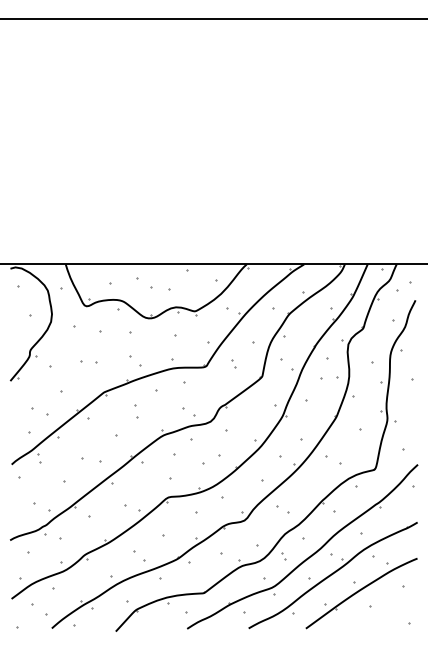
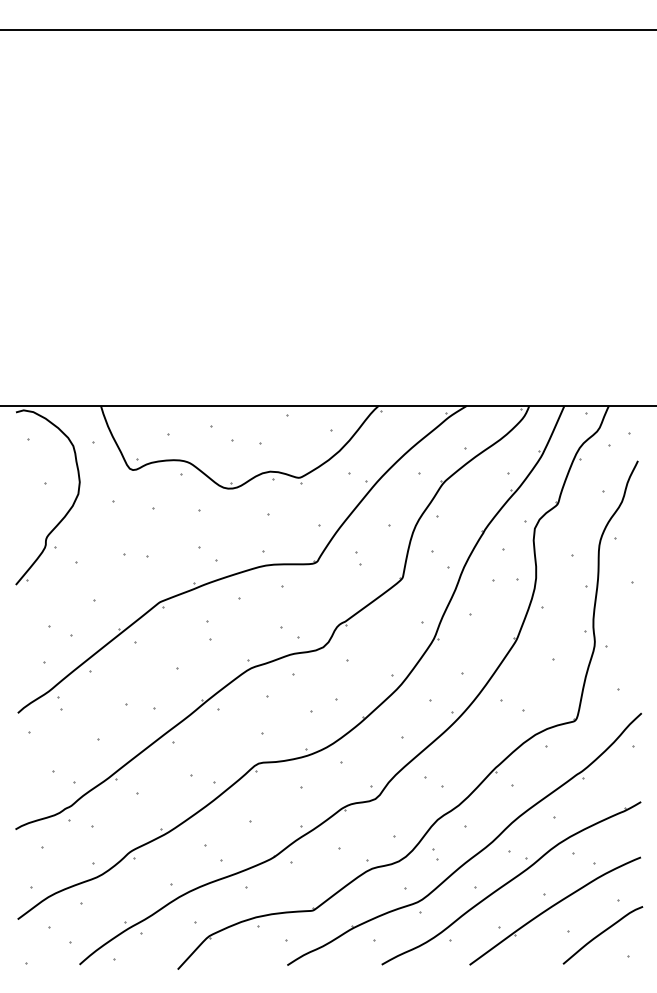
curve: (392, 608) -> (602, 934), added

